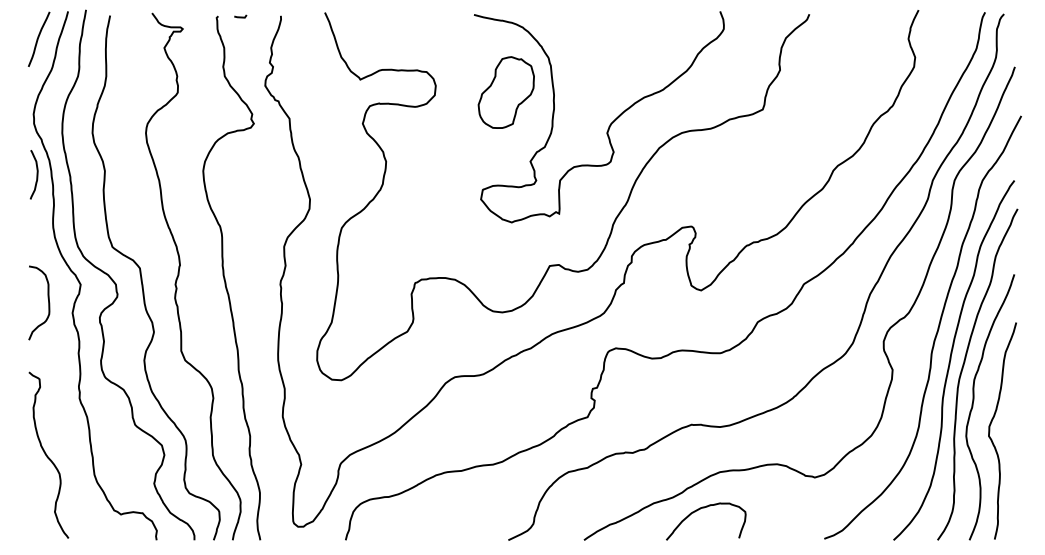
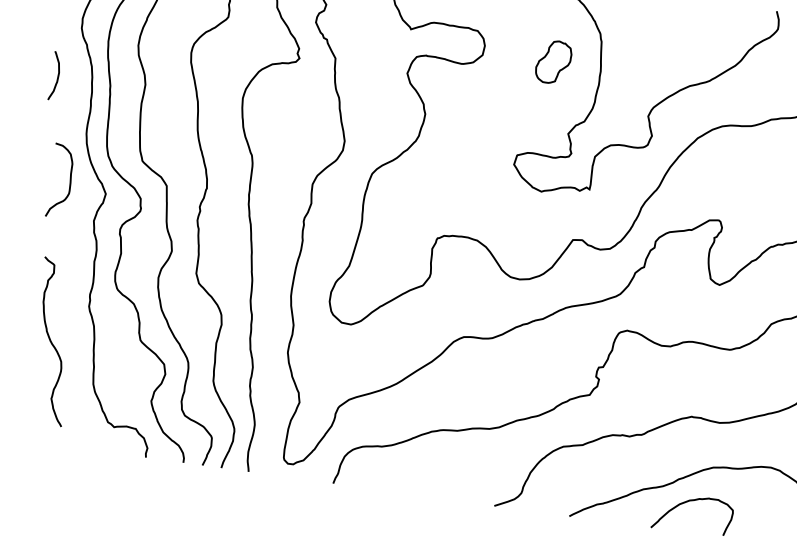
part: (505, 92) -> (553, 62), size x0.6
curve: (36, 174) -> (57, 76), moved
curve: (47, 298) -> (69, 177), moved
curve: (47, 455) -> (51, 341), moved

